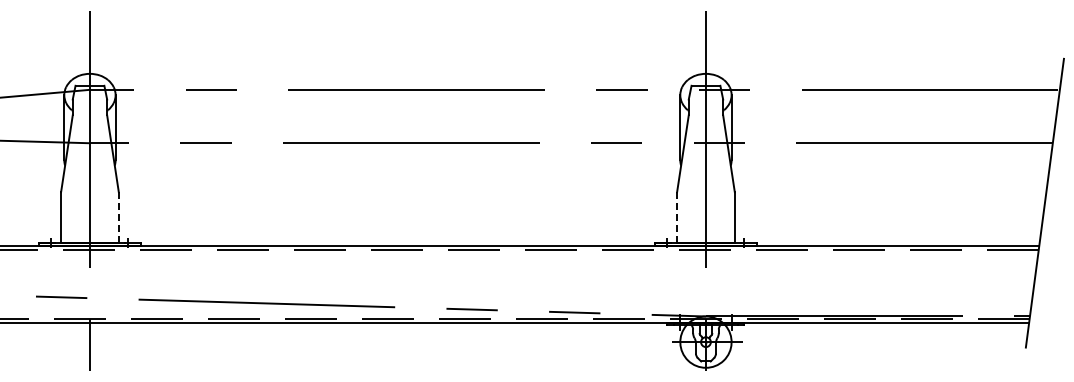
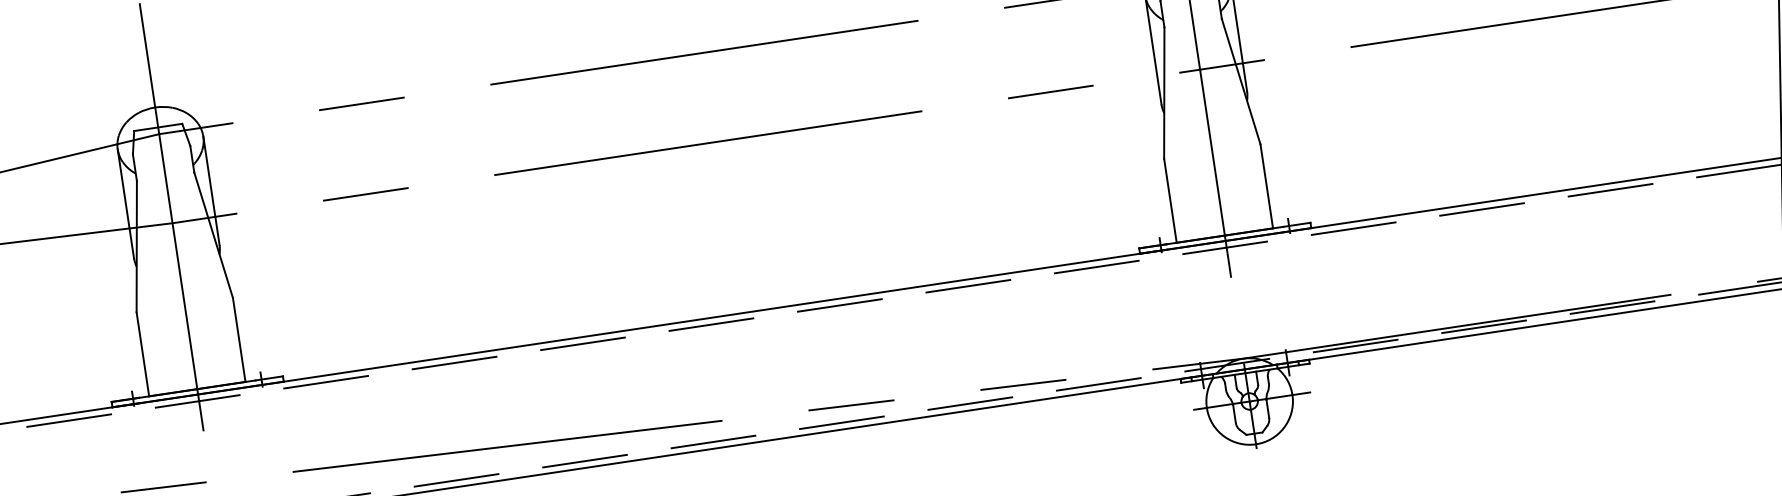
line: (118, 218) -> (238, 341), dashed -> solid
line: (677, 218) -> (1171, 202), dashed -> solid

